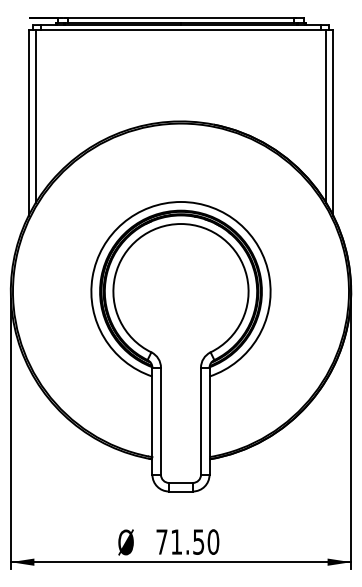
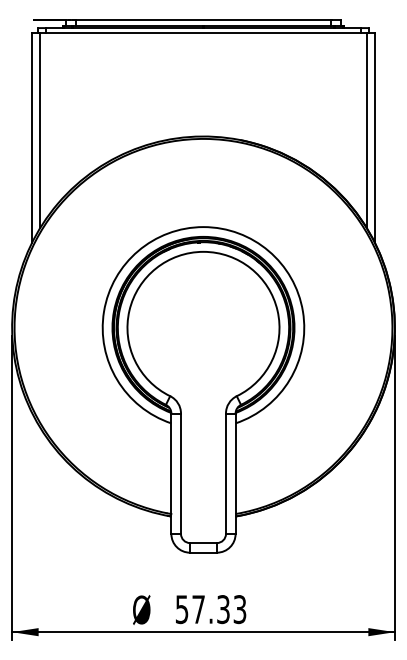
text: (188, 542) -> (211, 609), 71.50 -> 57.33

